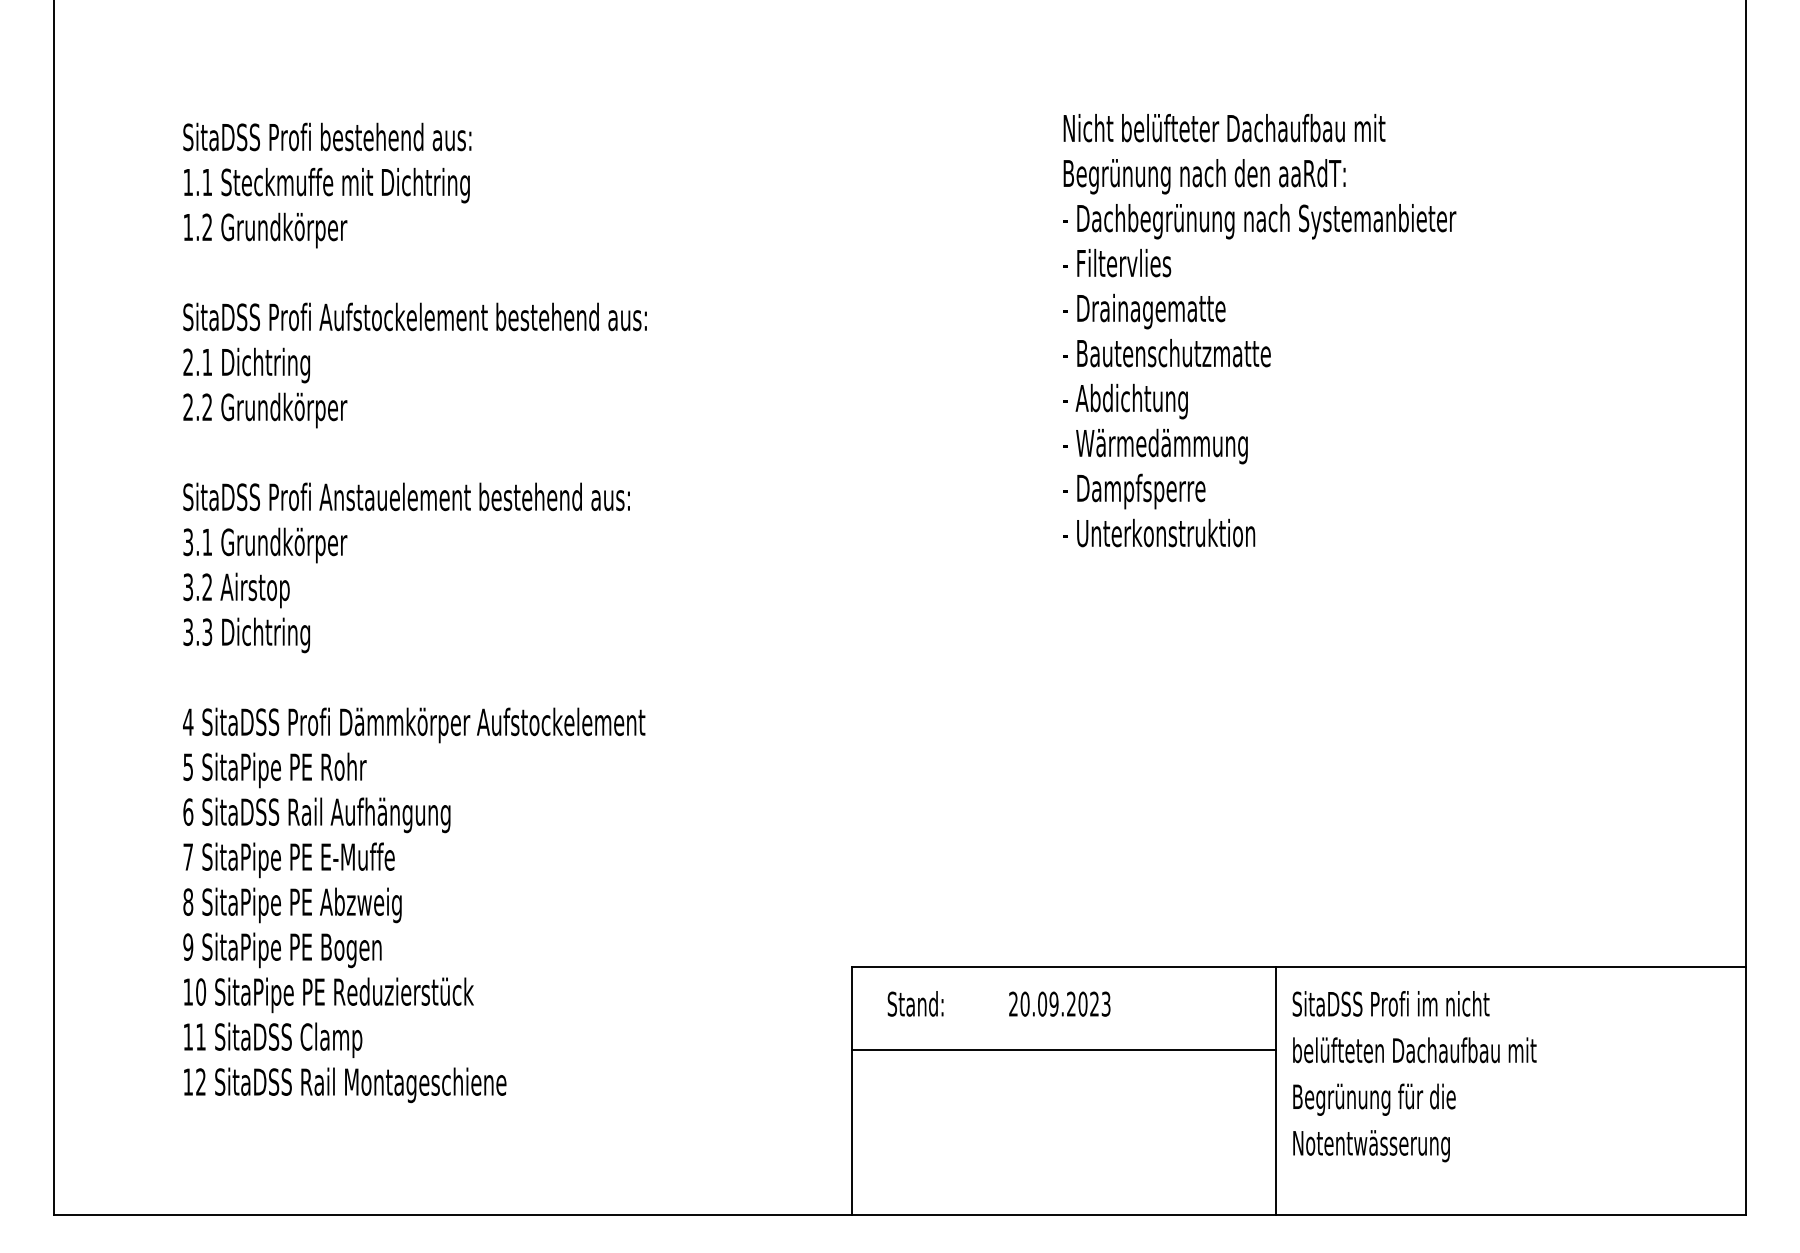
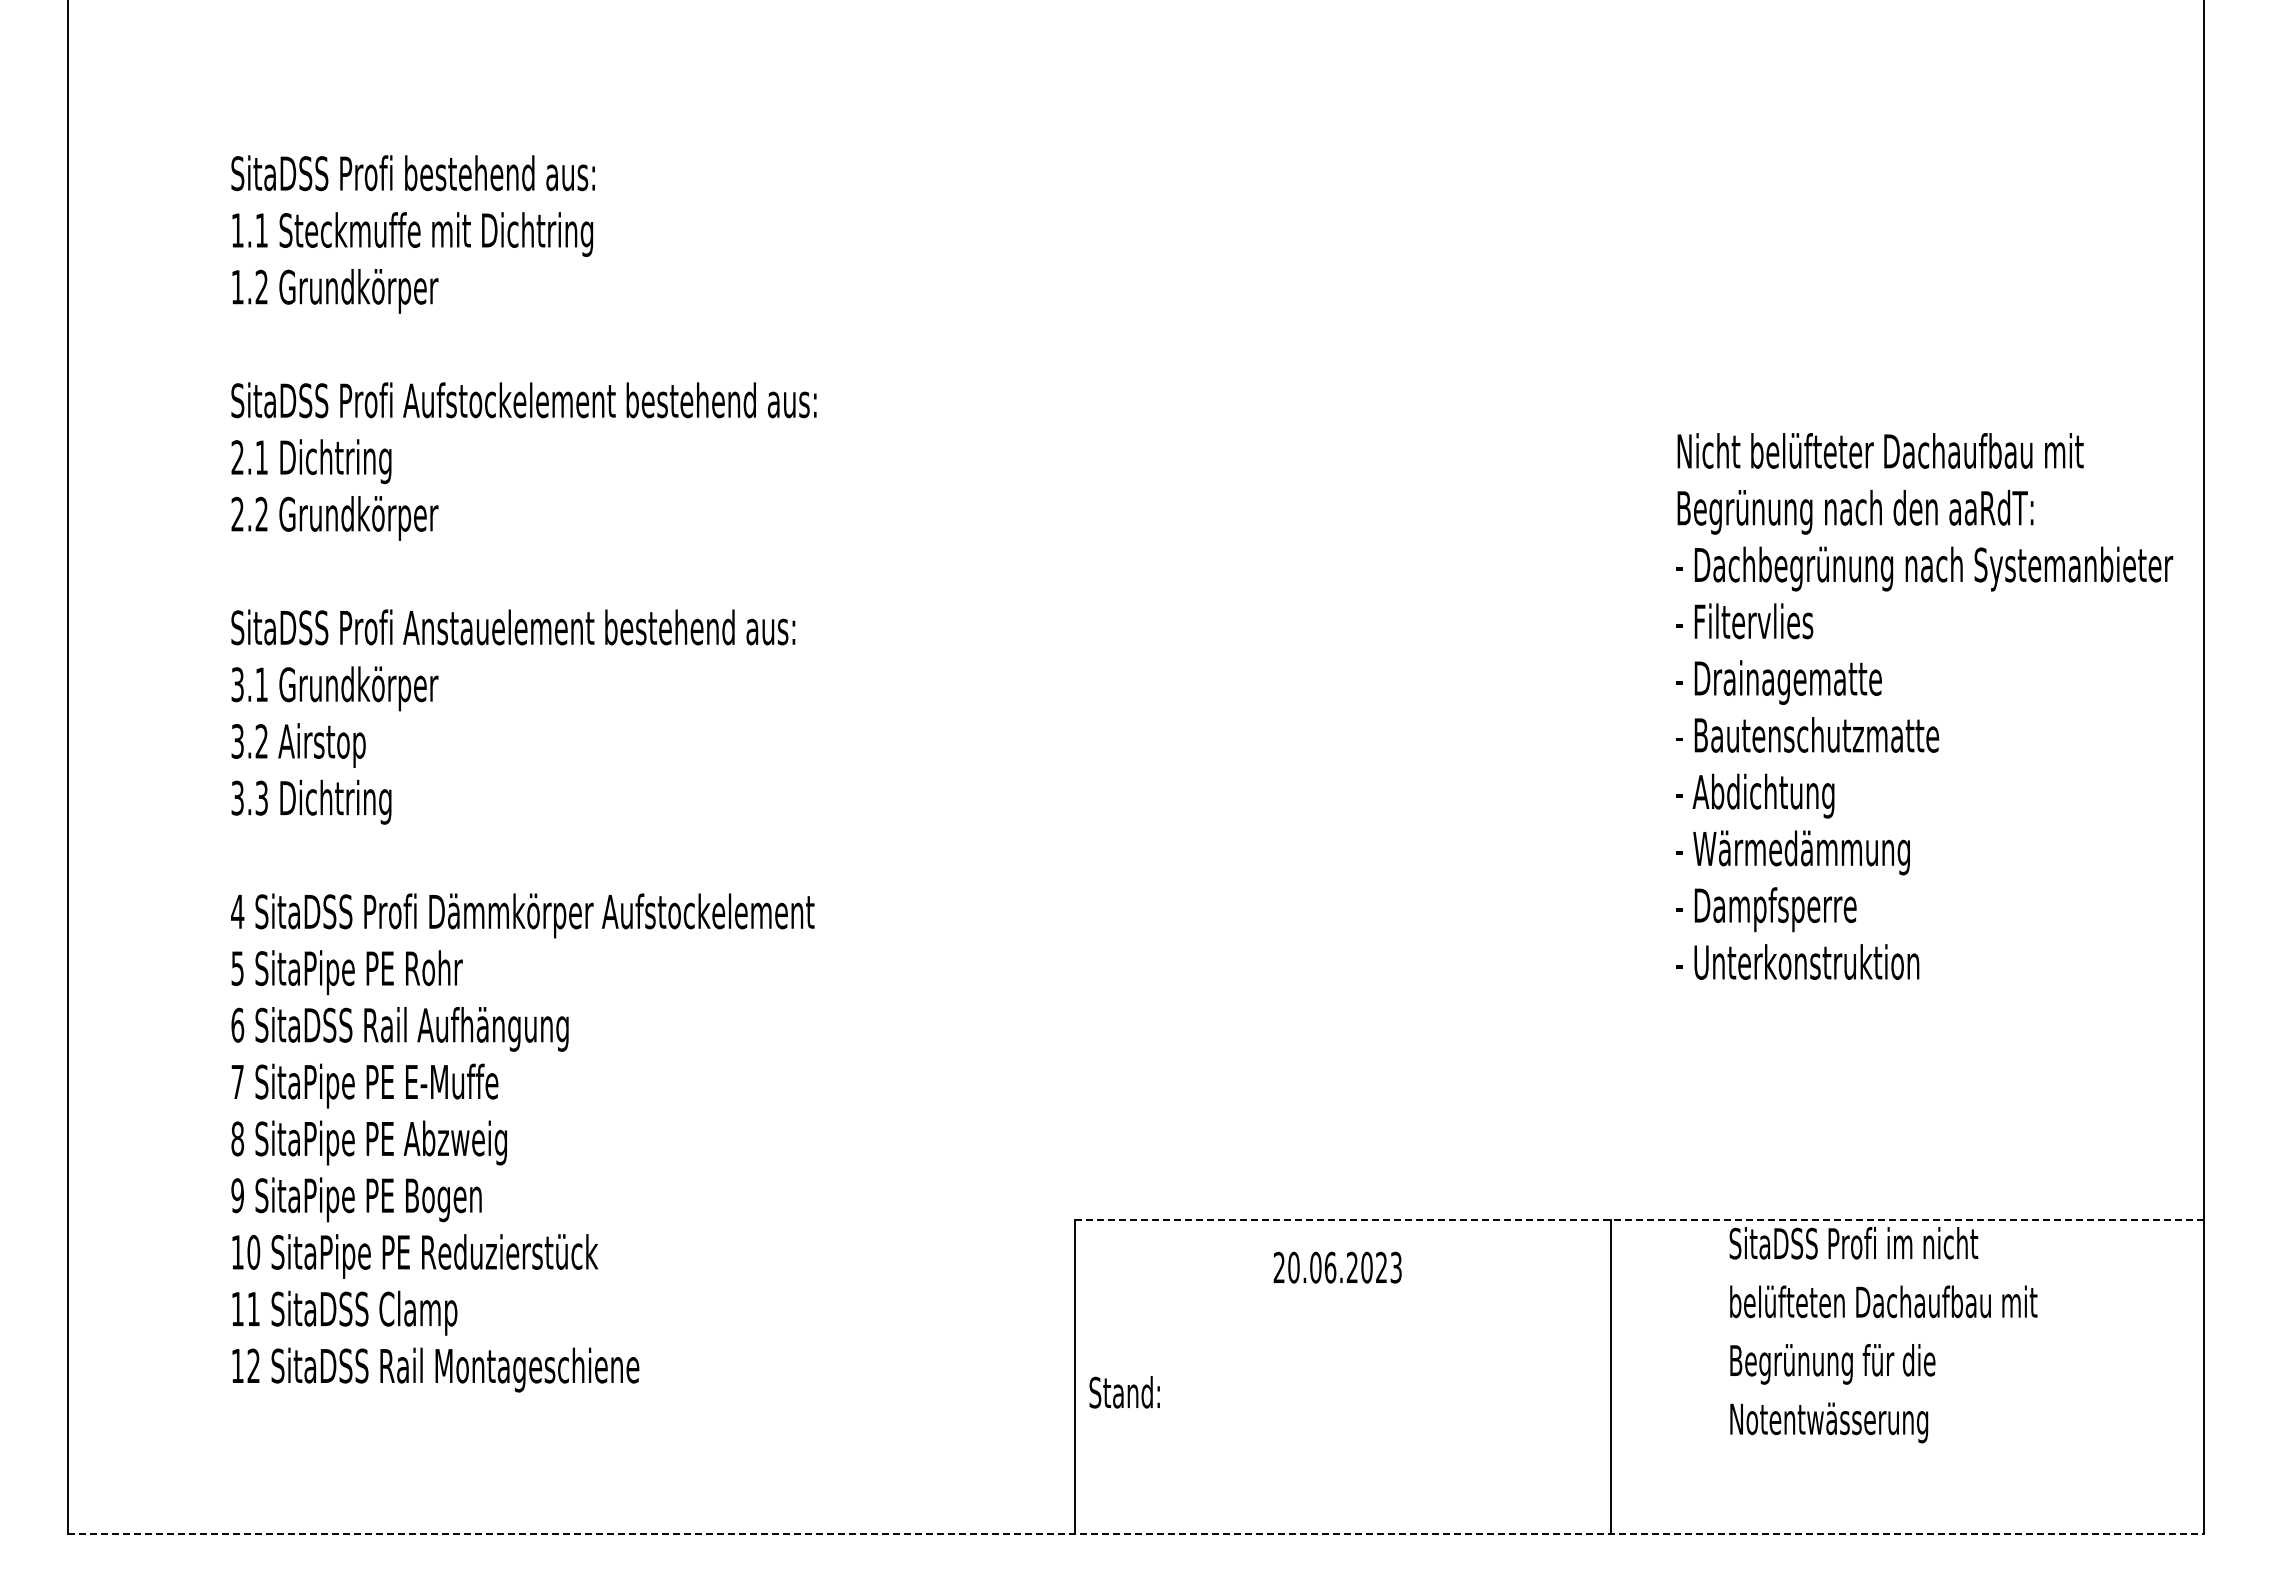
text: (1259, 330) -> (1924, 706), moved
line: (1298, 966) -> (1639, 1220), solid -> dashed
text: (915, 1004) -> (1124, 1392), moved
text: (1054, 1004) -> (1330, 1267), 20.09.2023 -> 20.06.2023
line: (1063, 1049) -> (1342, 1325), removed
text: (1414, 1076) -> (1883, 1335), moved
line: (900, 1215) -> (1136, 1534), solid -> dashed

